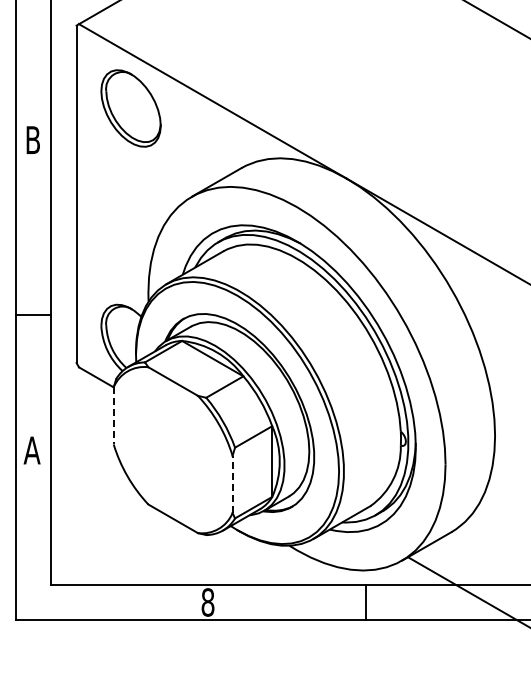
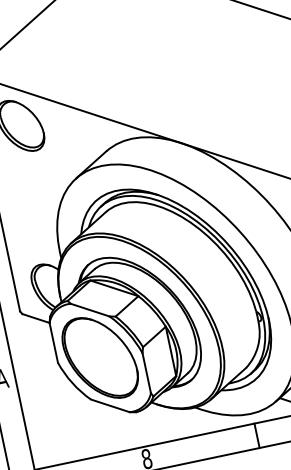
line: (113, 415) -> (53, 342), dashed -> solid
part: (173, 450) -> (100, 358), added
line: (232, 484) -> (146, 373), dashed -> solid

